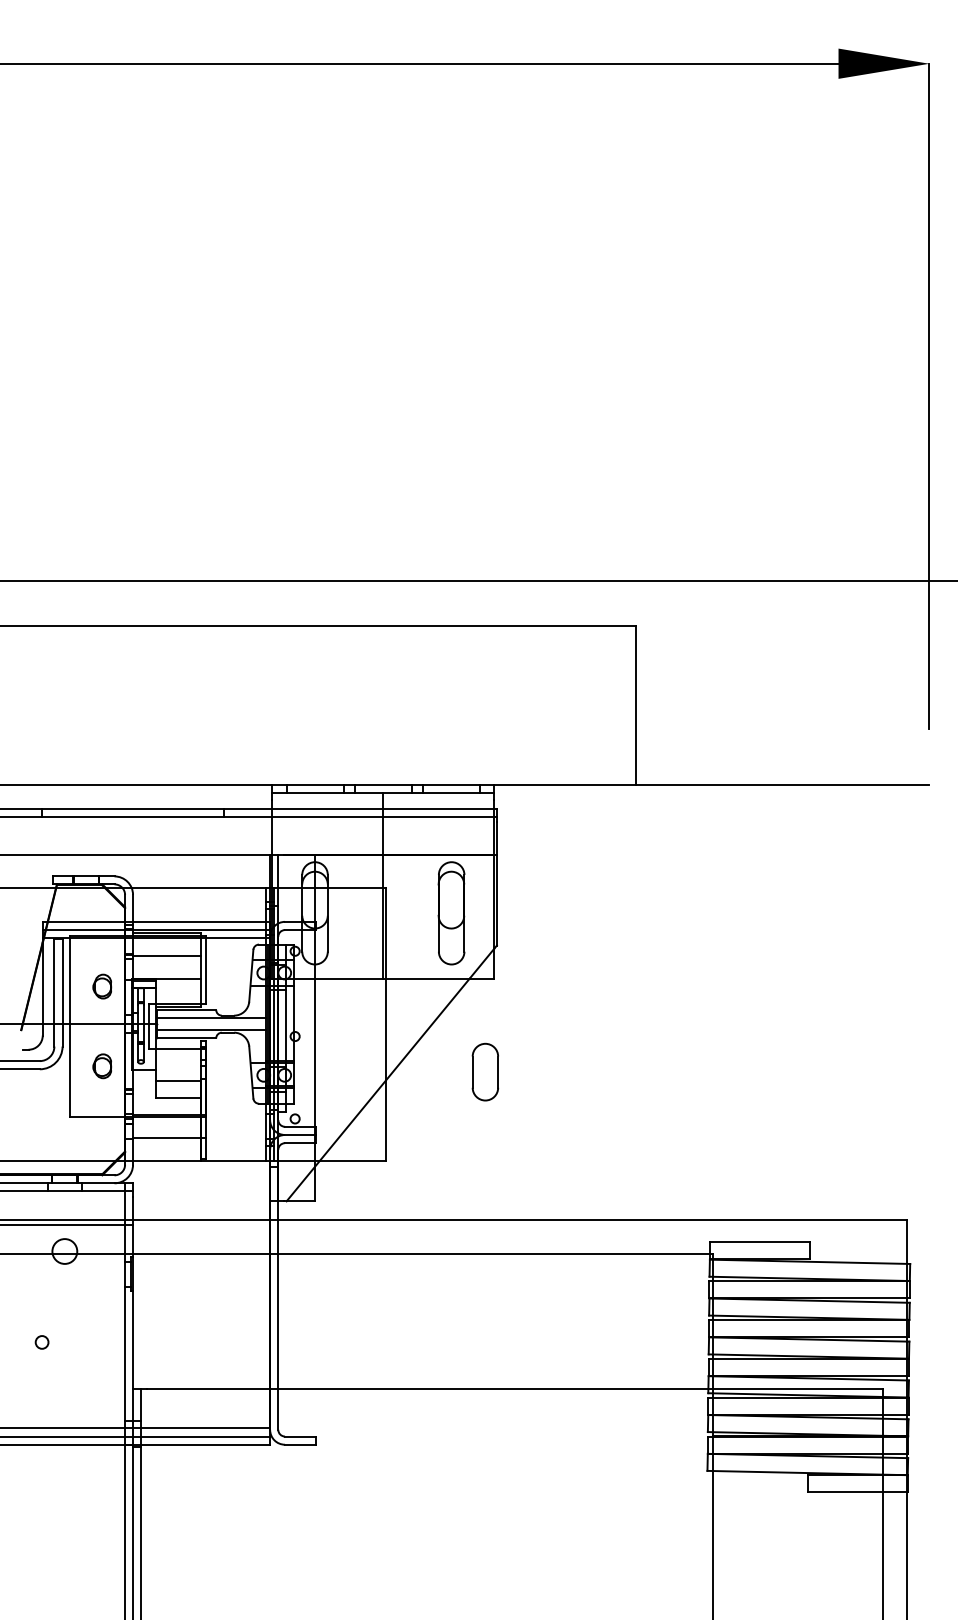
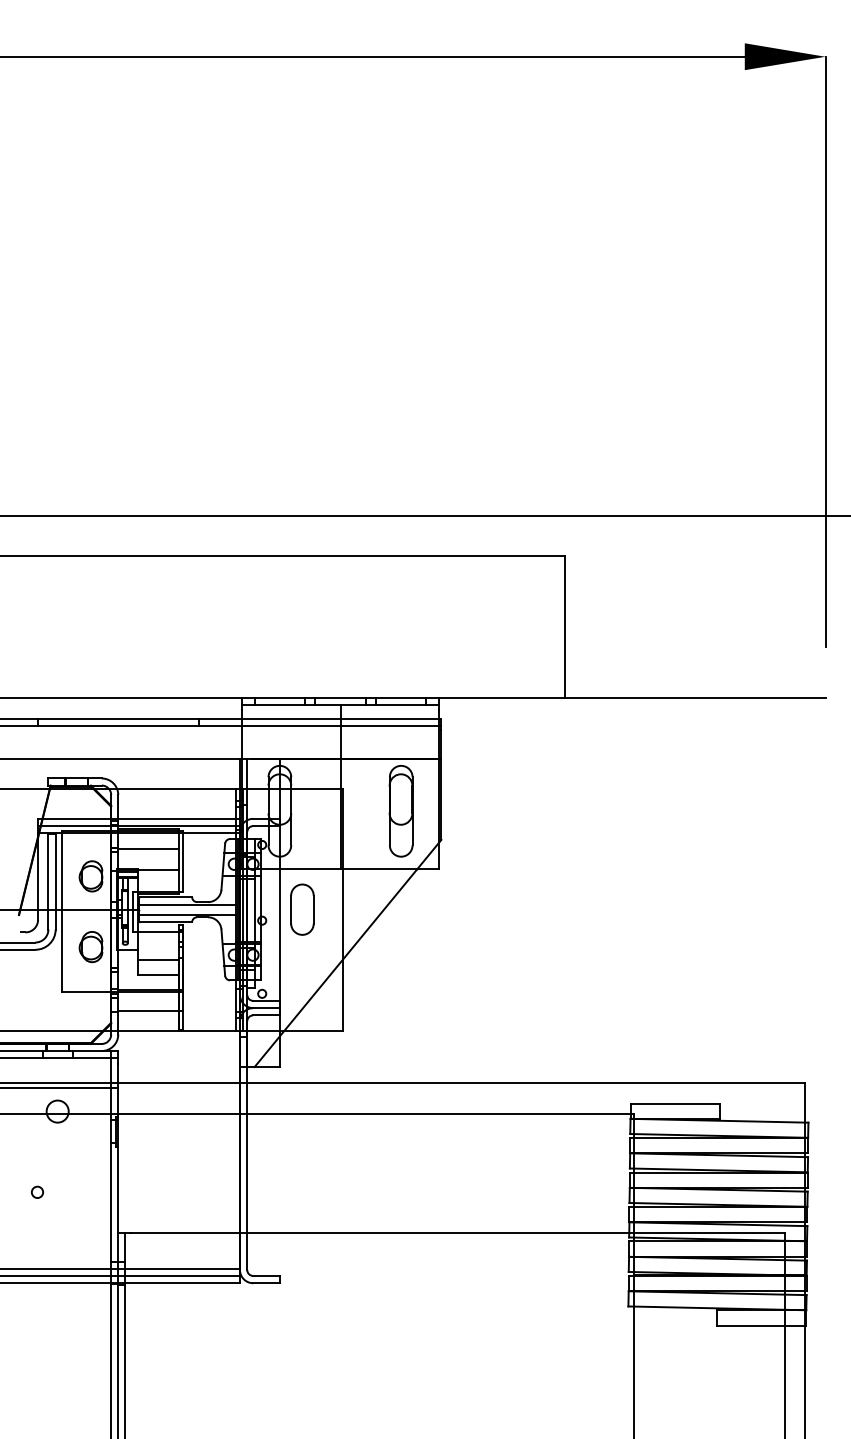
part: (101, 986) -> (90, 876), size x1.43
part: (101, 1066) -> (90, 947), size x1.43
part: (484, 1071) -> (301, 909), moved

